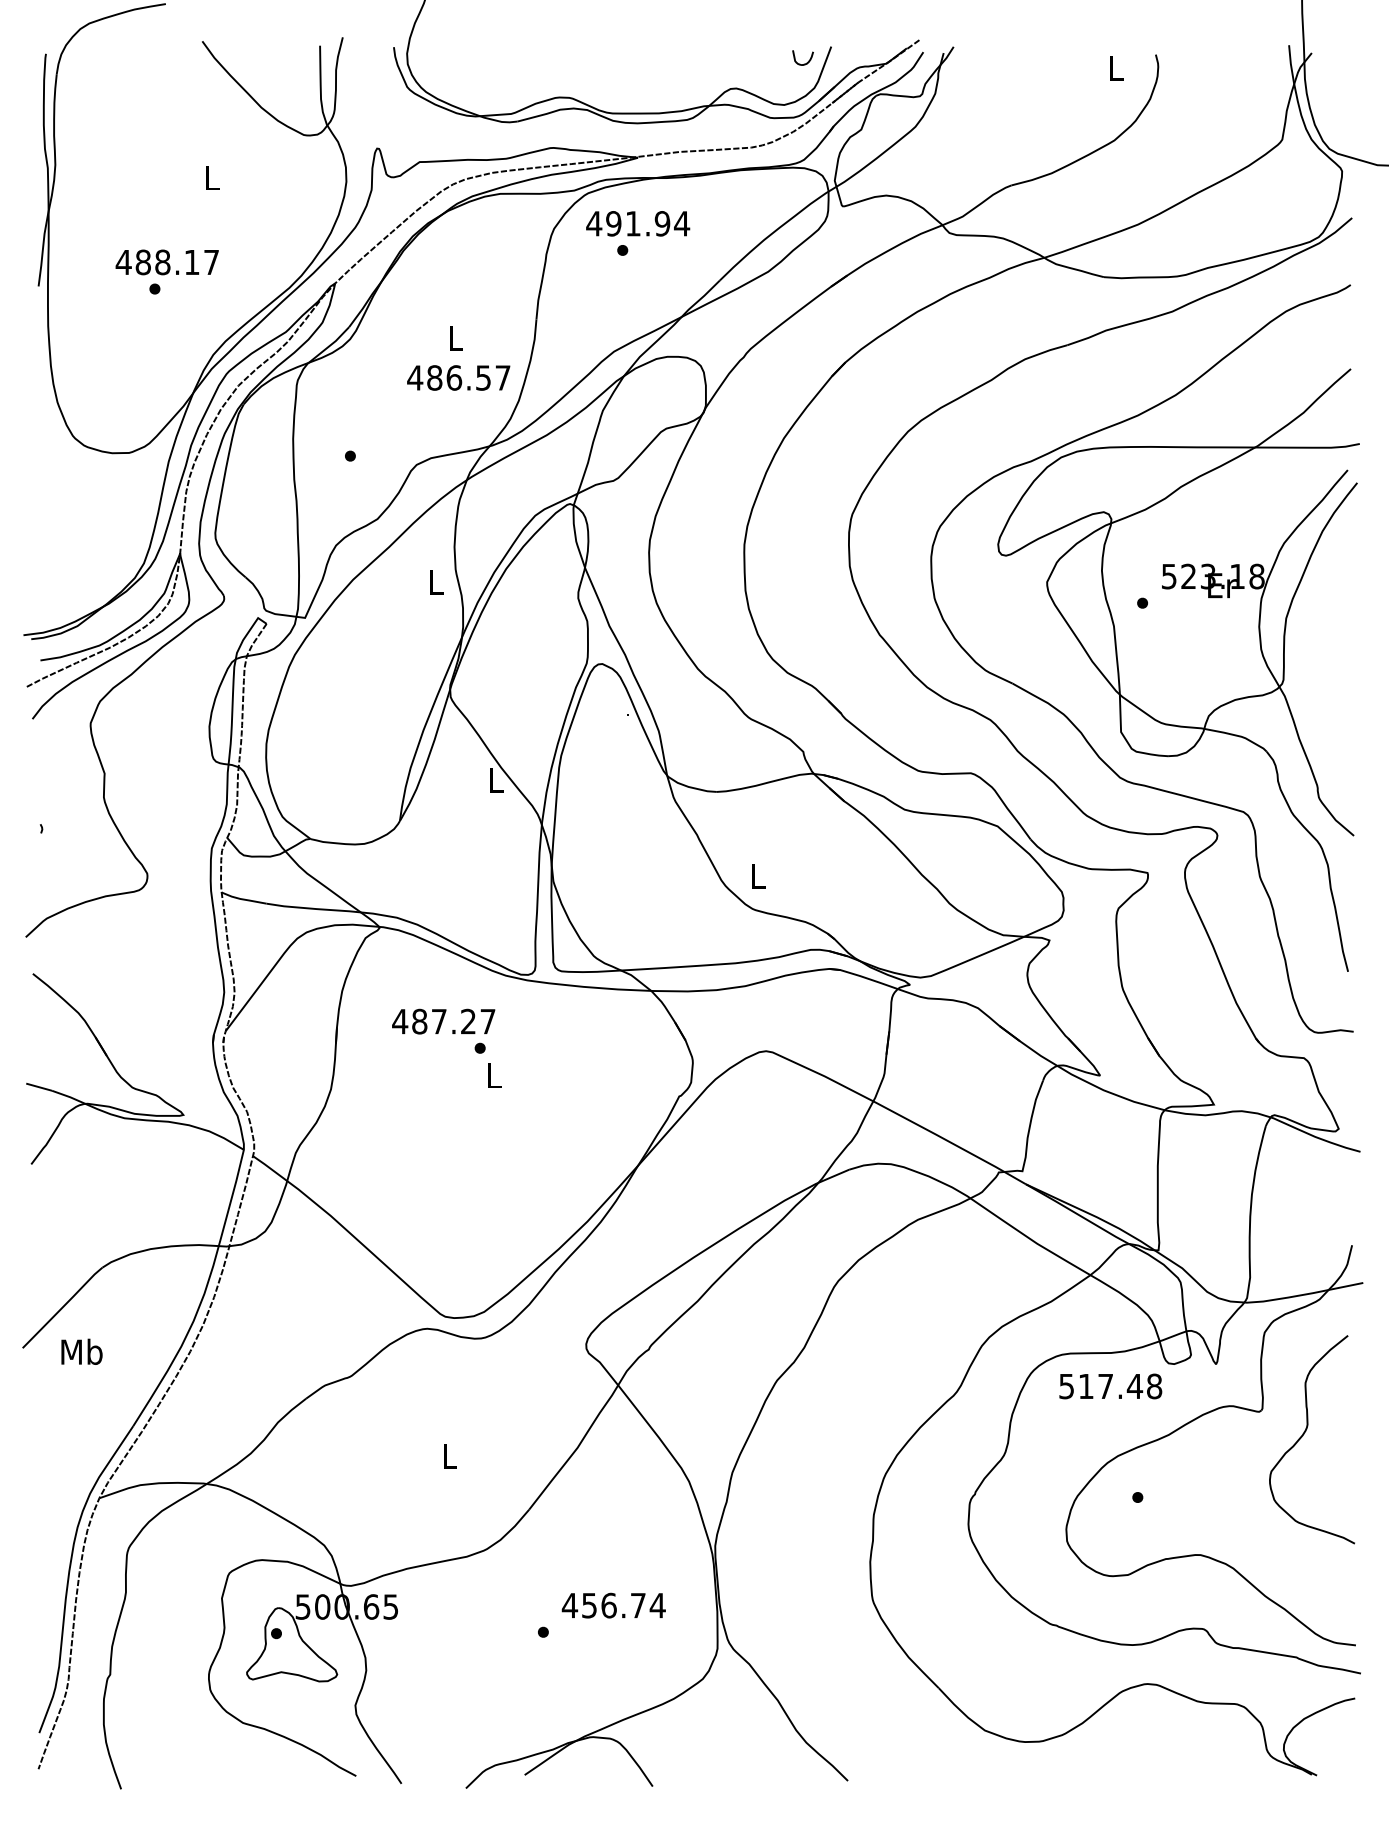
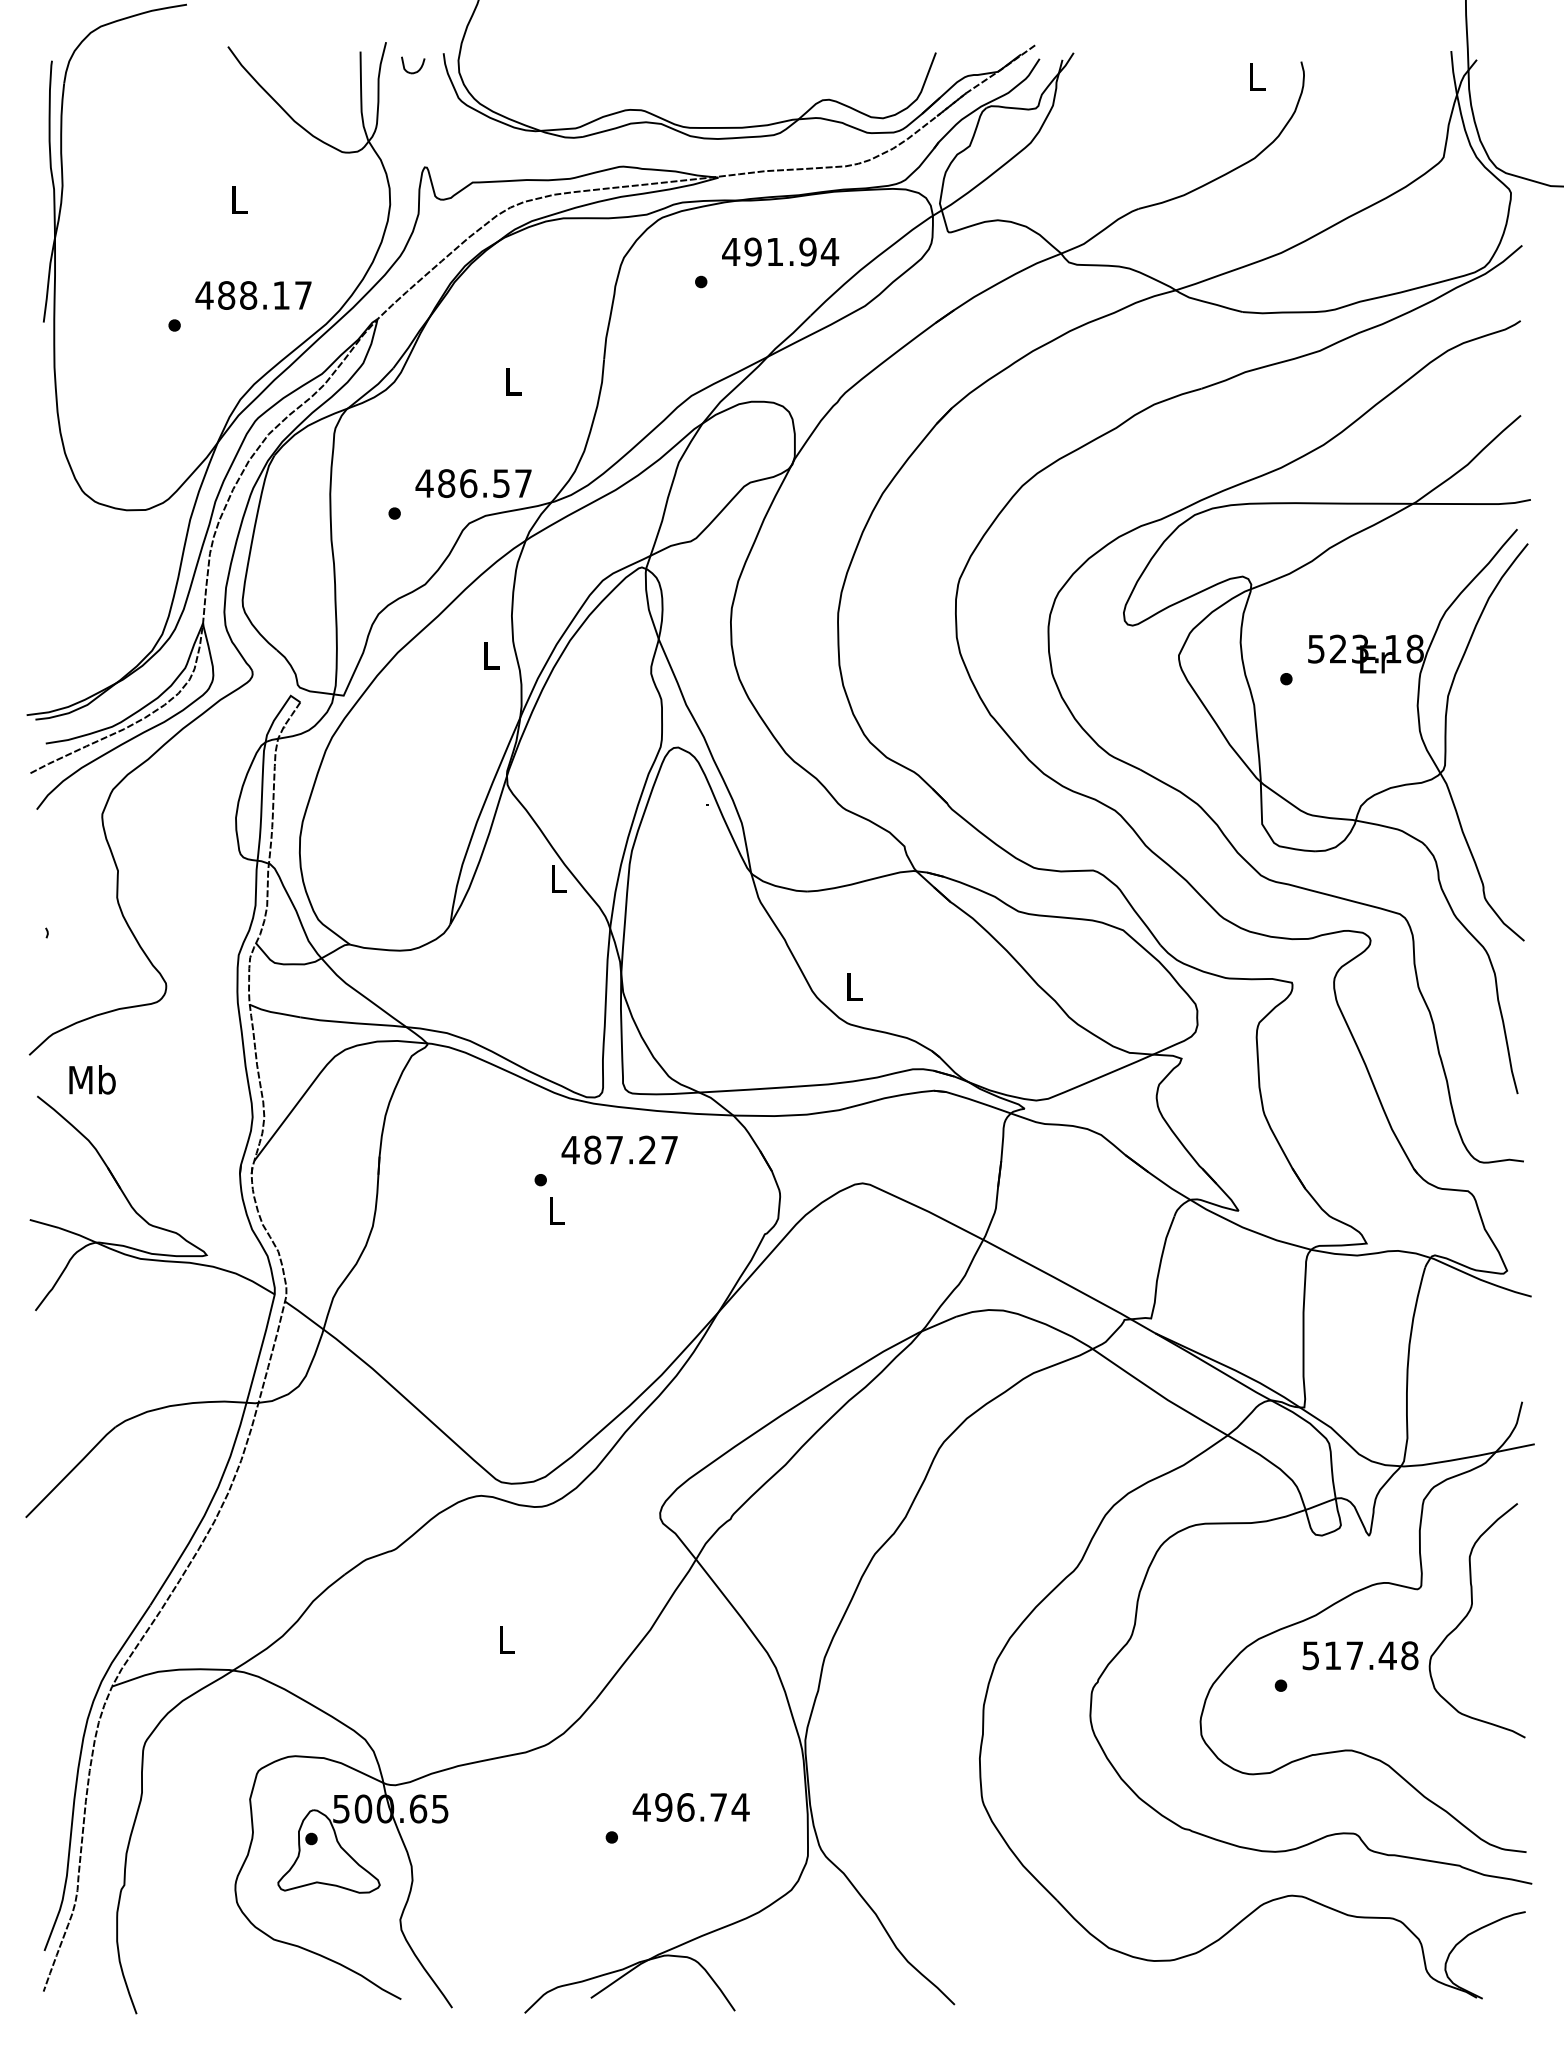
part: (805, 63) -> (415, 71), moved
text: (638, 223) -> (780, 251), moved
text: (167, 262) -> (253, 295), moved
text: (458, 377) -> (473, 483), moved
text: (443, 1021) -> (619, 1149), moved
text: (81, 1351) -> (92, 1079), moved
text: (1110, 1386) -> (1360, 1655), moved
text: (589, 1605) -> (663, 1807), 456.74 -> 496.74

